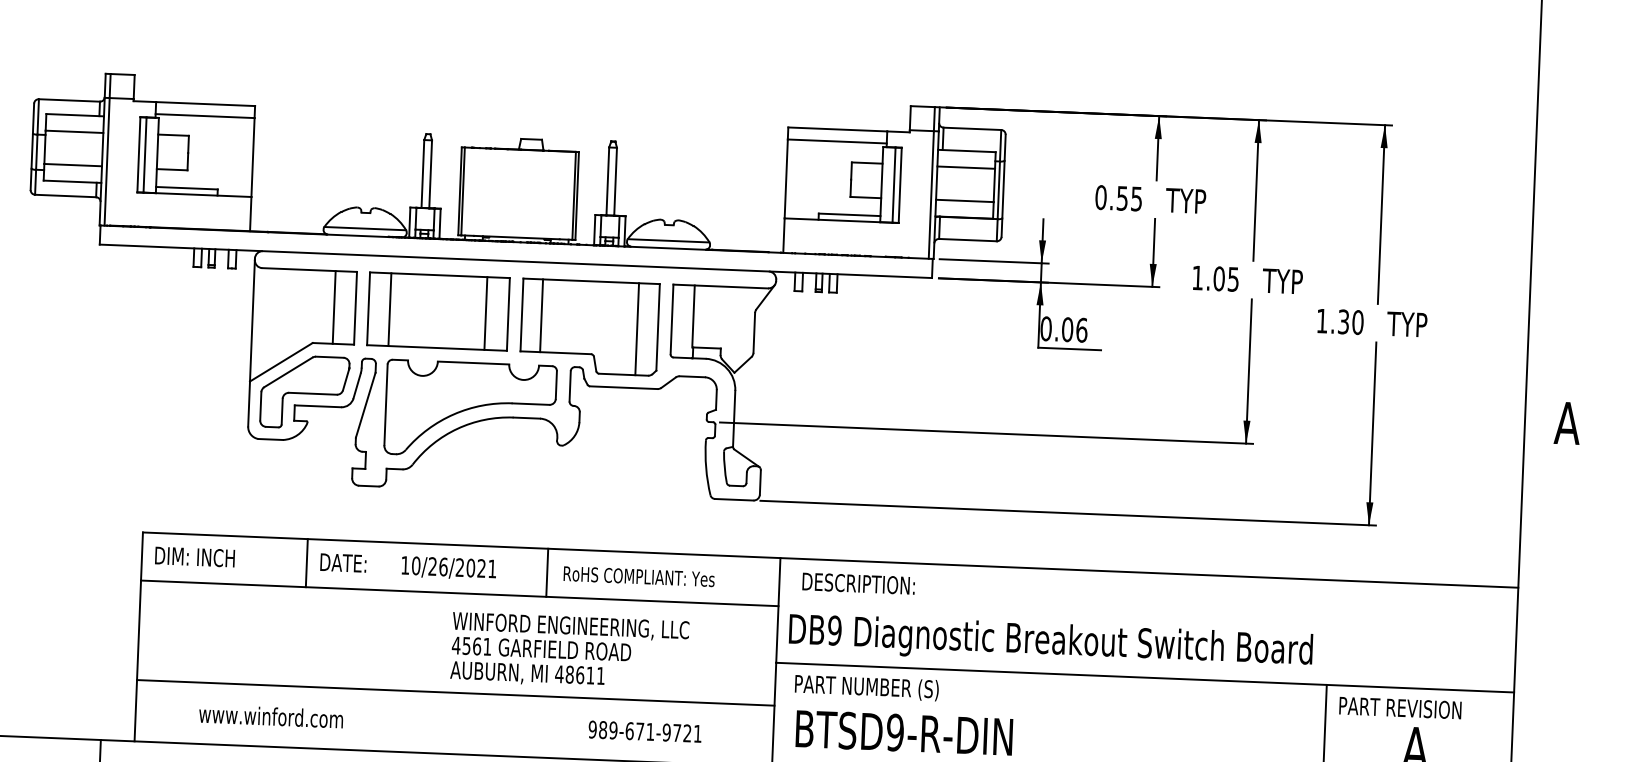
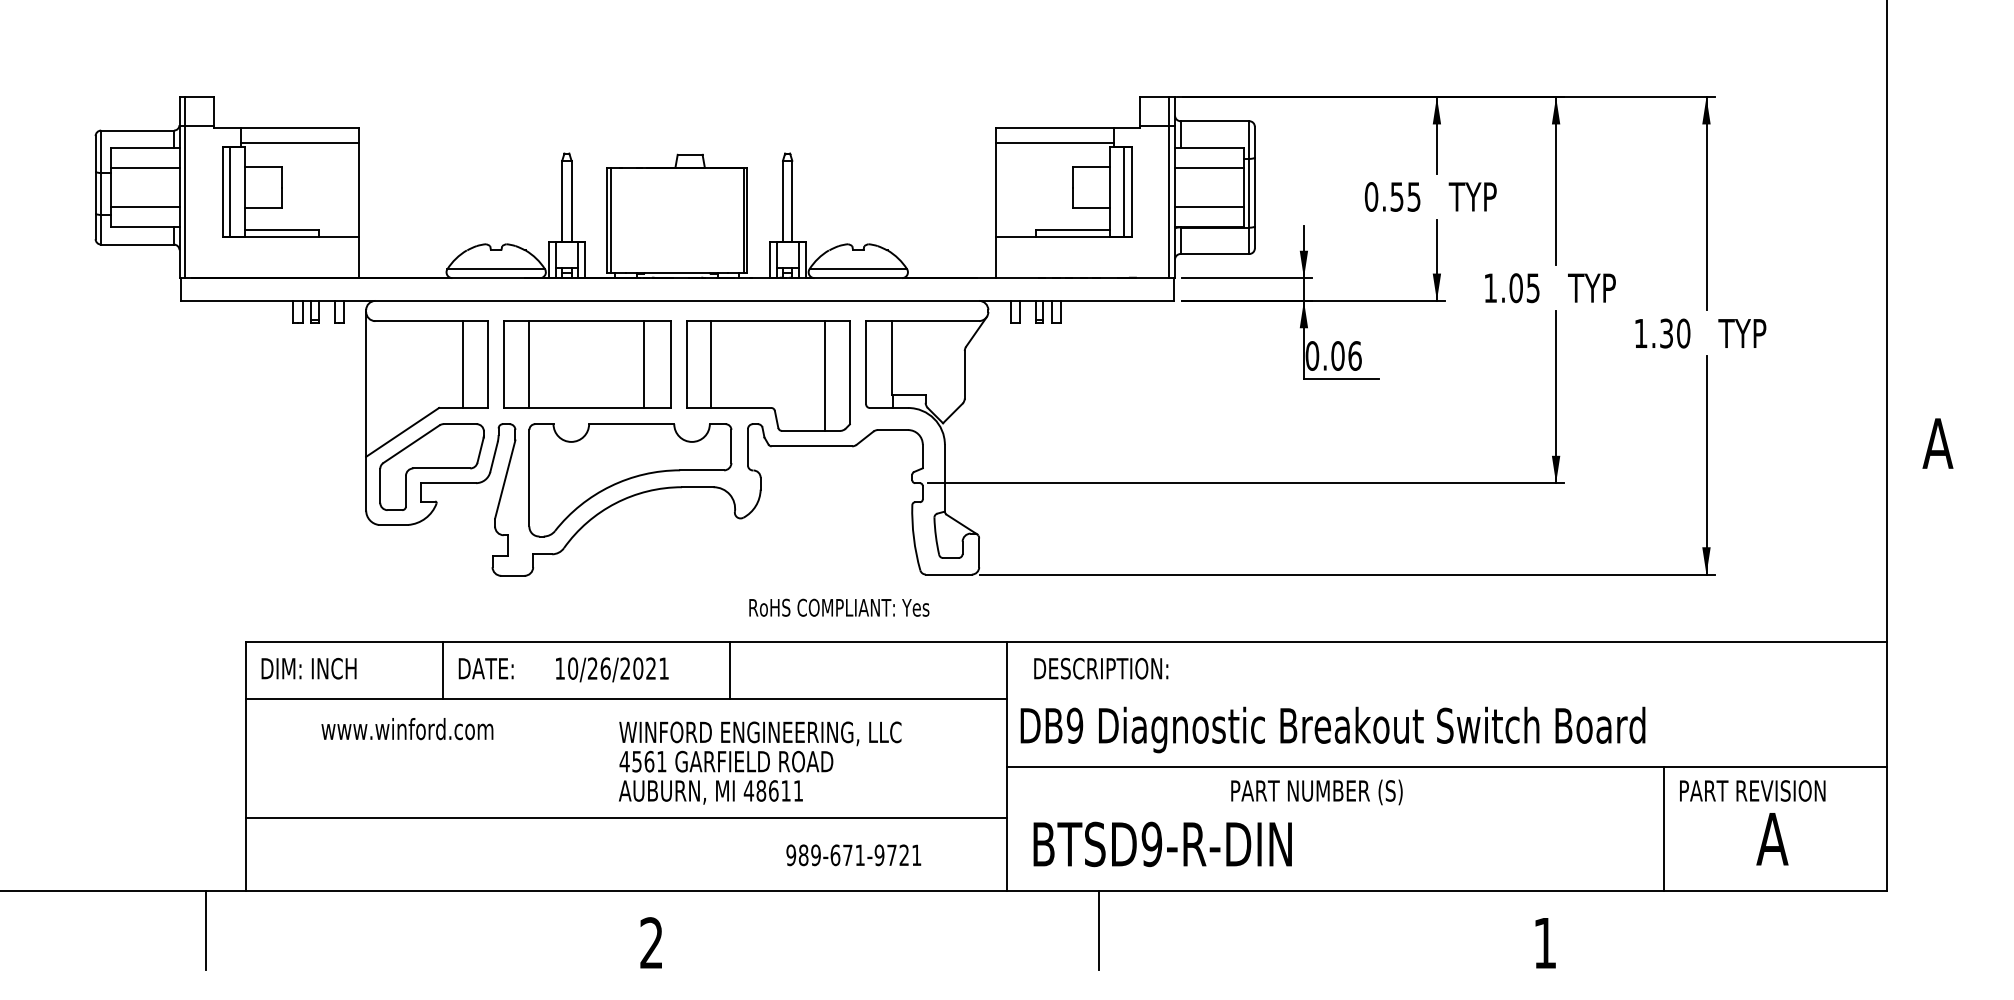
text: (639, 576) -> (839, 607), moved
text: (866, 687) -> (1316, 792), moved
text: (271, 716) -> (407, 729), moved

